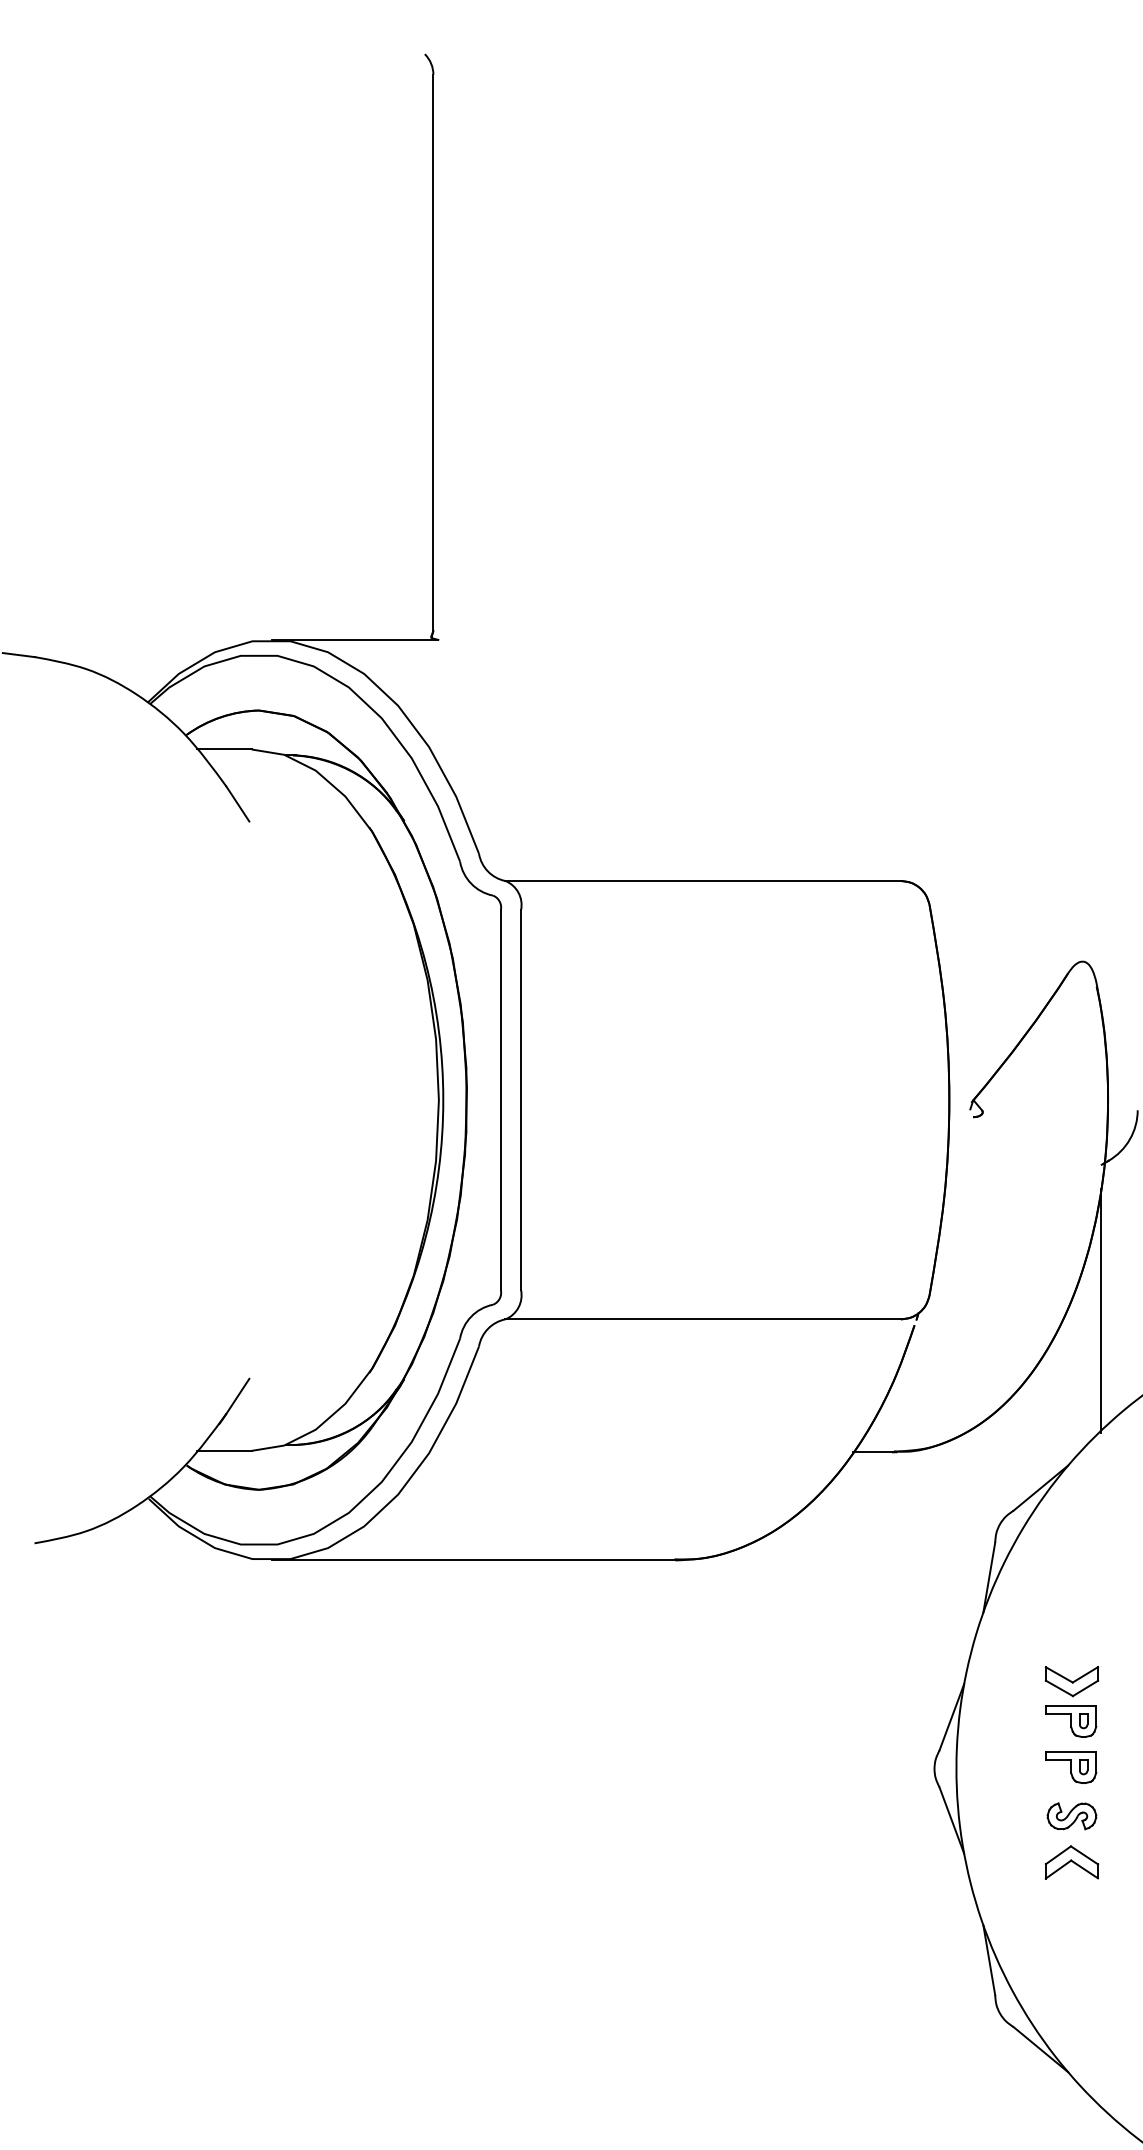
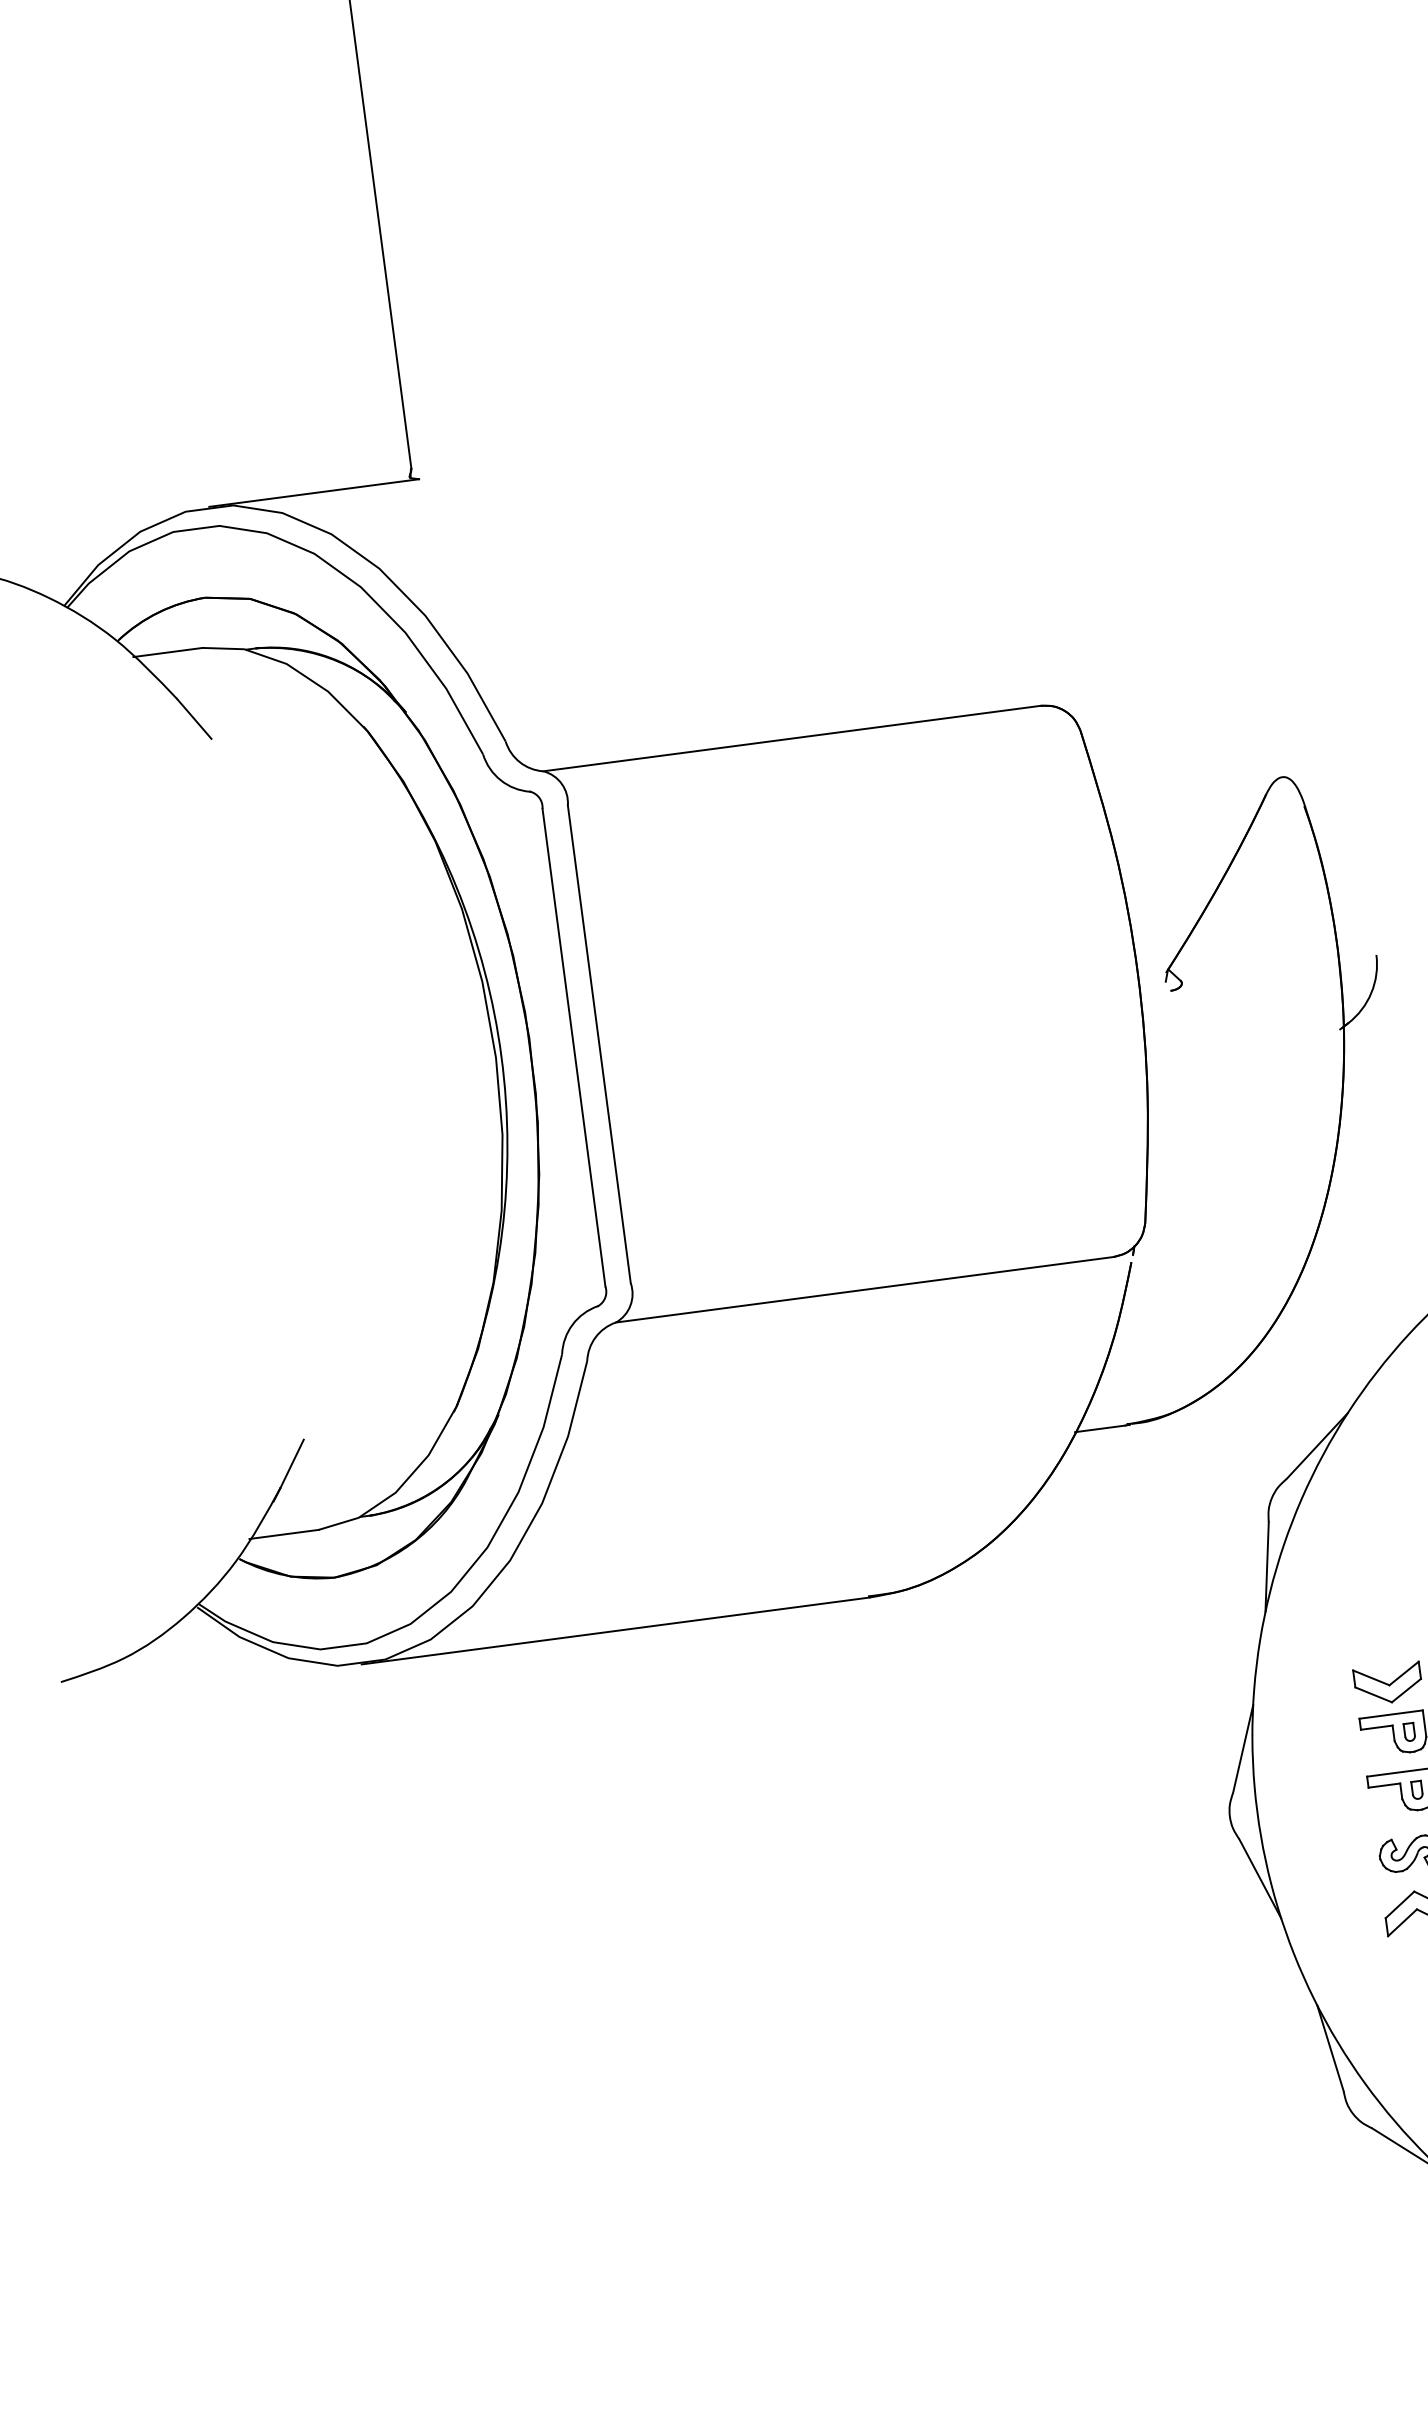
line: (1101, 1310) -> (1364, 1212), removed

